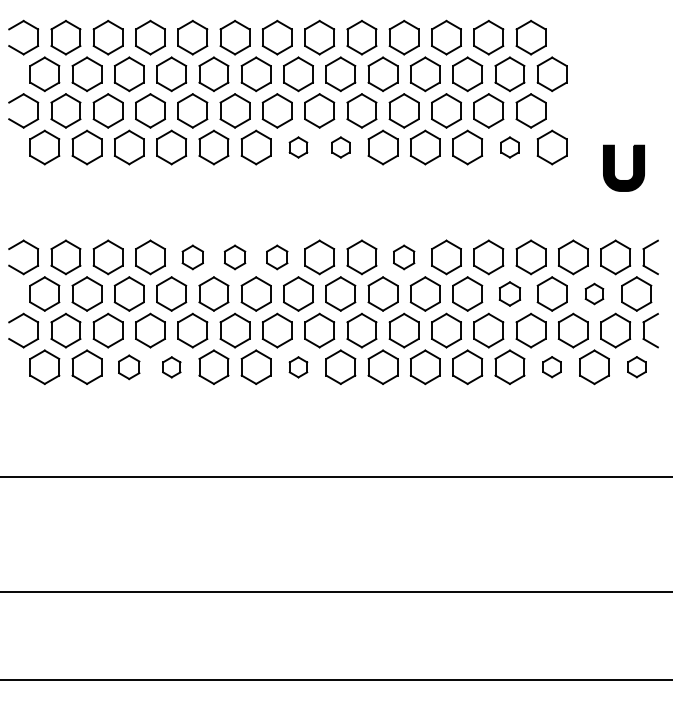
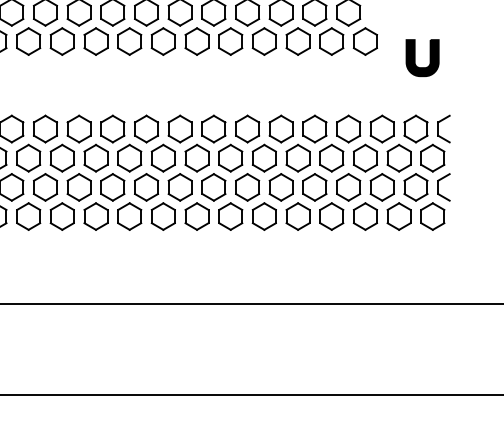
part: (298, 147) -> (163, 41), size x1.67
part: (340, 147) -> (196, 41), size x1.67
part: (509, 147) -> (331, 41), size x1.67
part: (192, 257) -> (78, 129), size x1.43
part: (234, 257) -> (112, 129), size x1.43
part: (276, 257) -> (145, 129), size x1.43
part: (403, 257) -> (247, 129), size x1.43
part: (509, 293) -> (331, 157), size x1.43
part: (594, 293) -> (399, 157), size x1.67
part: (551, 366) -> (364, 215), size x1.67
part: (636, 366) -> (432, 215), size x1.67
part: (128, 367) -> (27, 216), size x1.43
part: (171, 367) -> (62, 216), size x1.67
part: (298, 367) -> (163, 216), size x1.67

